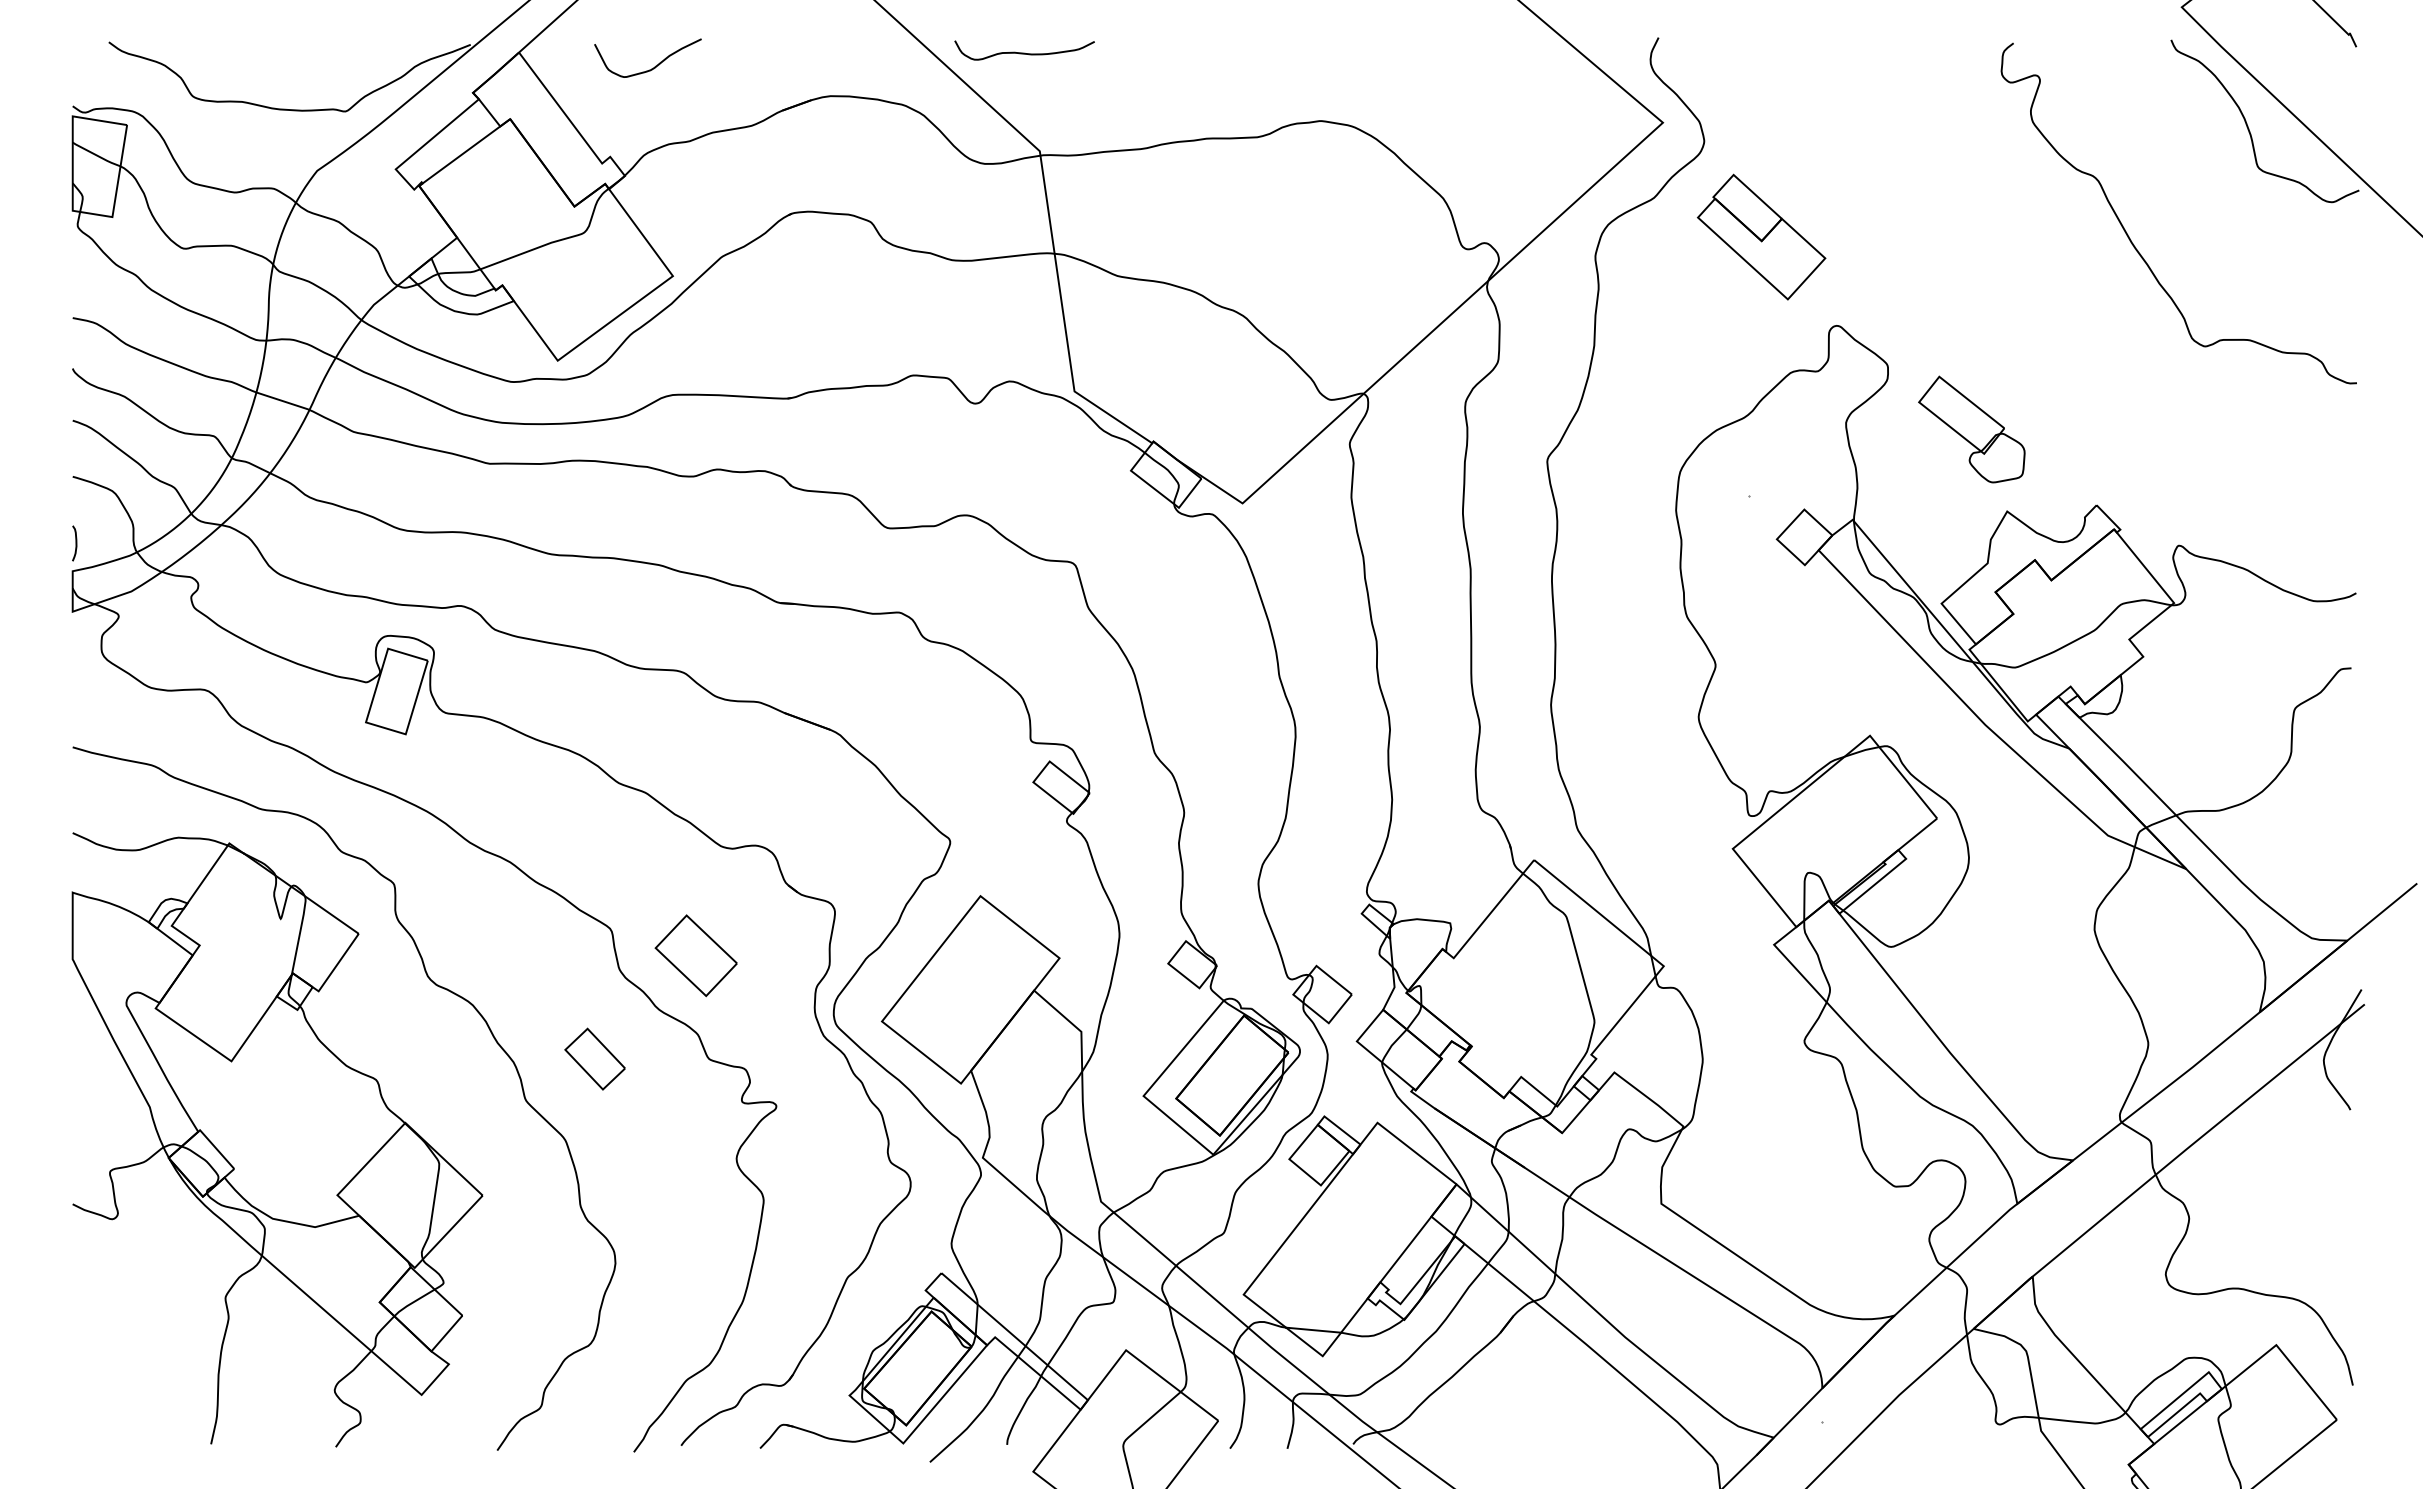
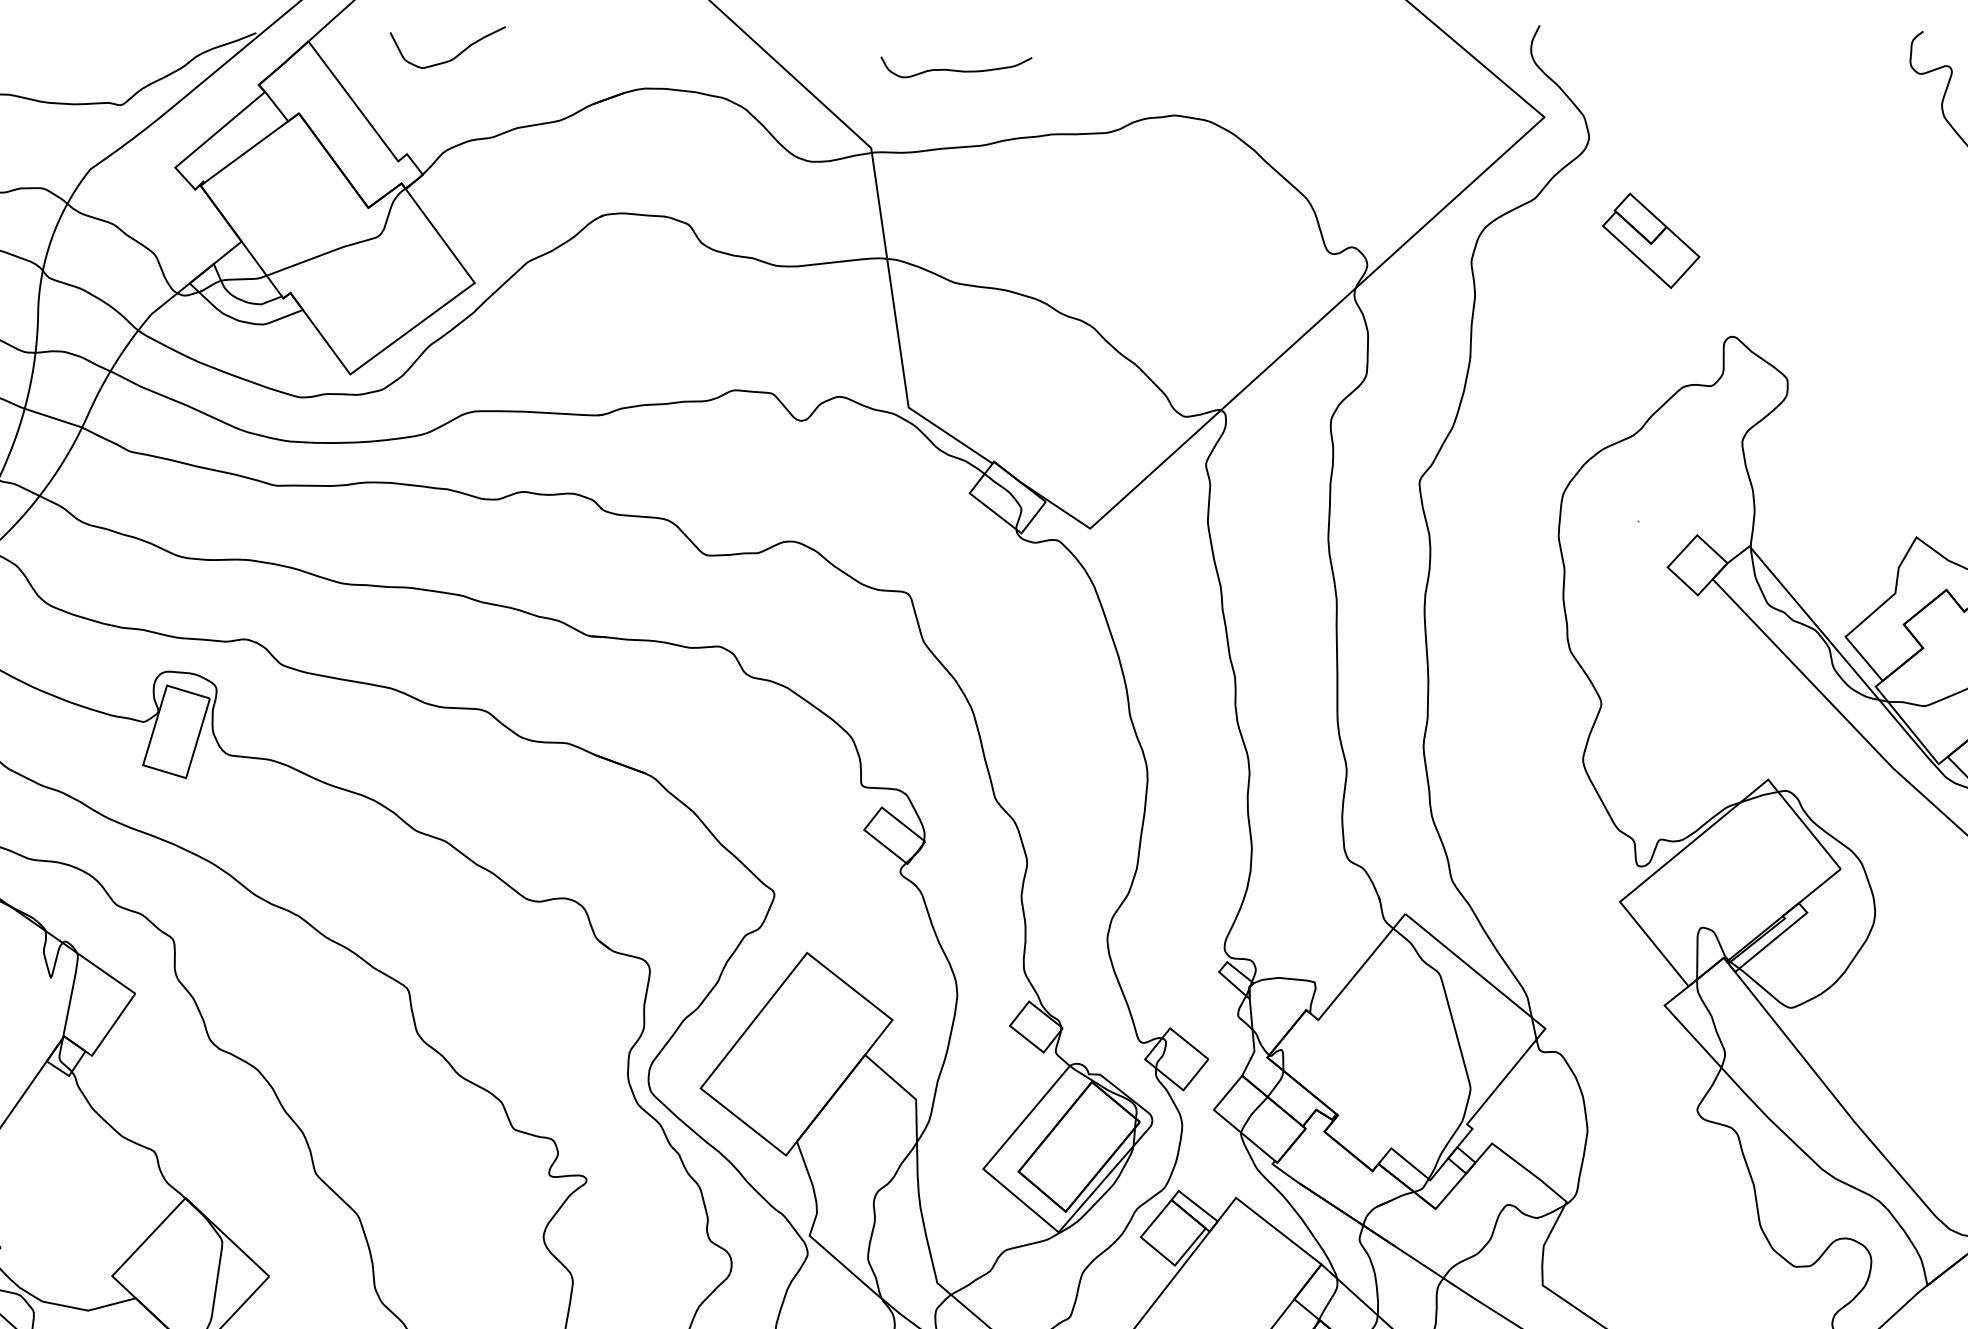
curve: (1024, 52) -> (956, 69), moved
part: (1761, 236) -> (1650, 240), size x0.7
part: (1971, 429) -> (1877, 448), removed
part: (695, 955) -> (499, 1017), removed
part: (594, 1058) -> (390, 1128), removed

